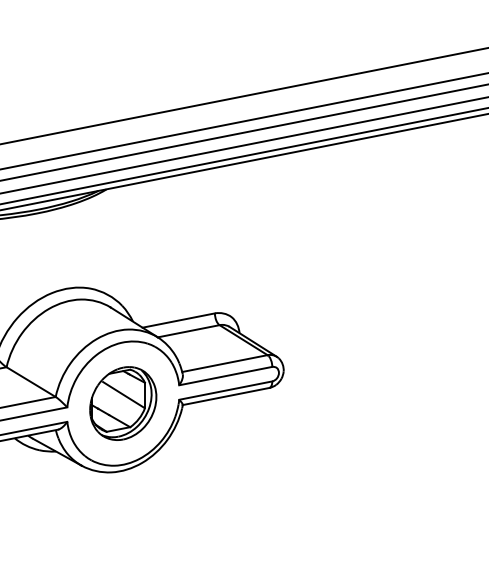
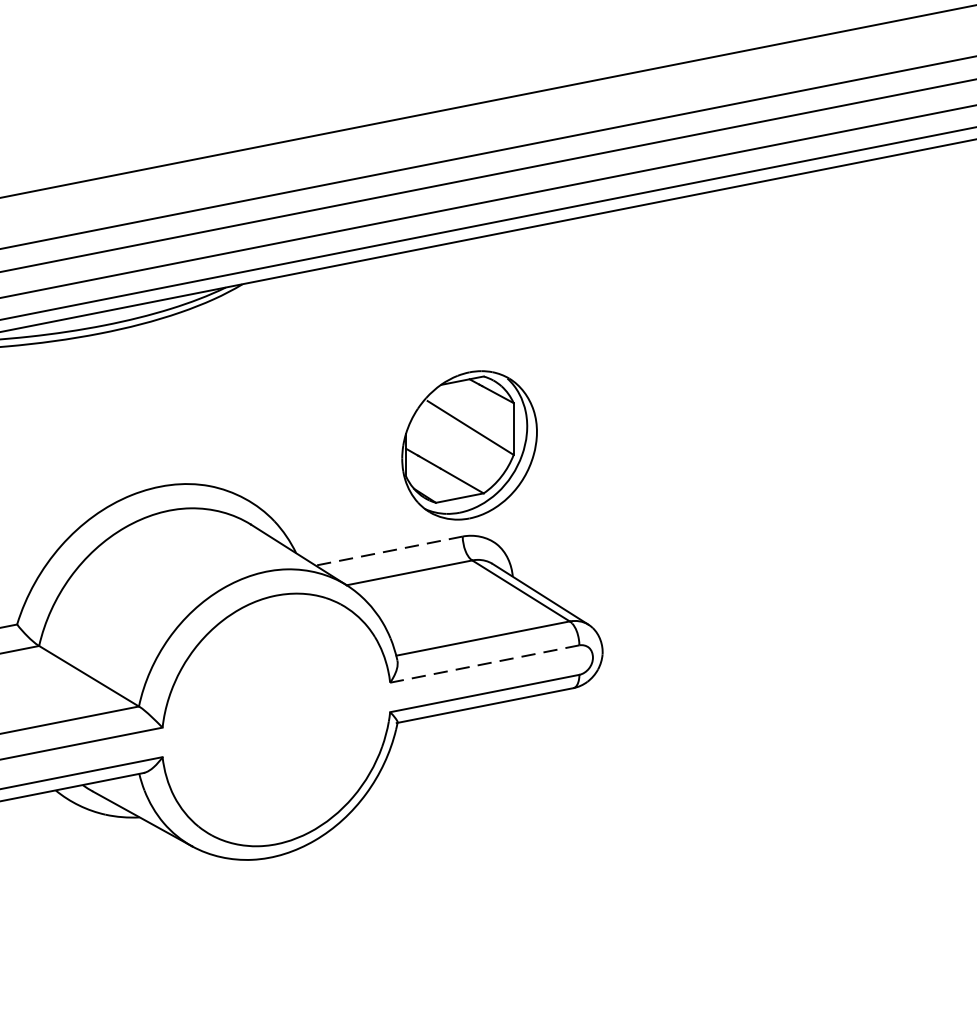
line: (178, 320) -> (388, 550), solid -> dashed
line: (225, 376) -> (484, 664), solid -> dashed
part: (123, 403) -> (470, 445), moved

